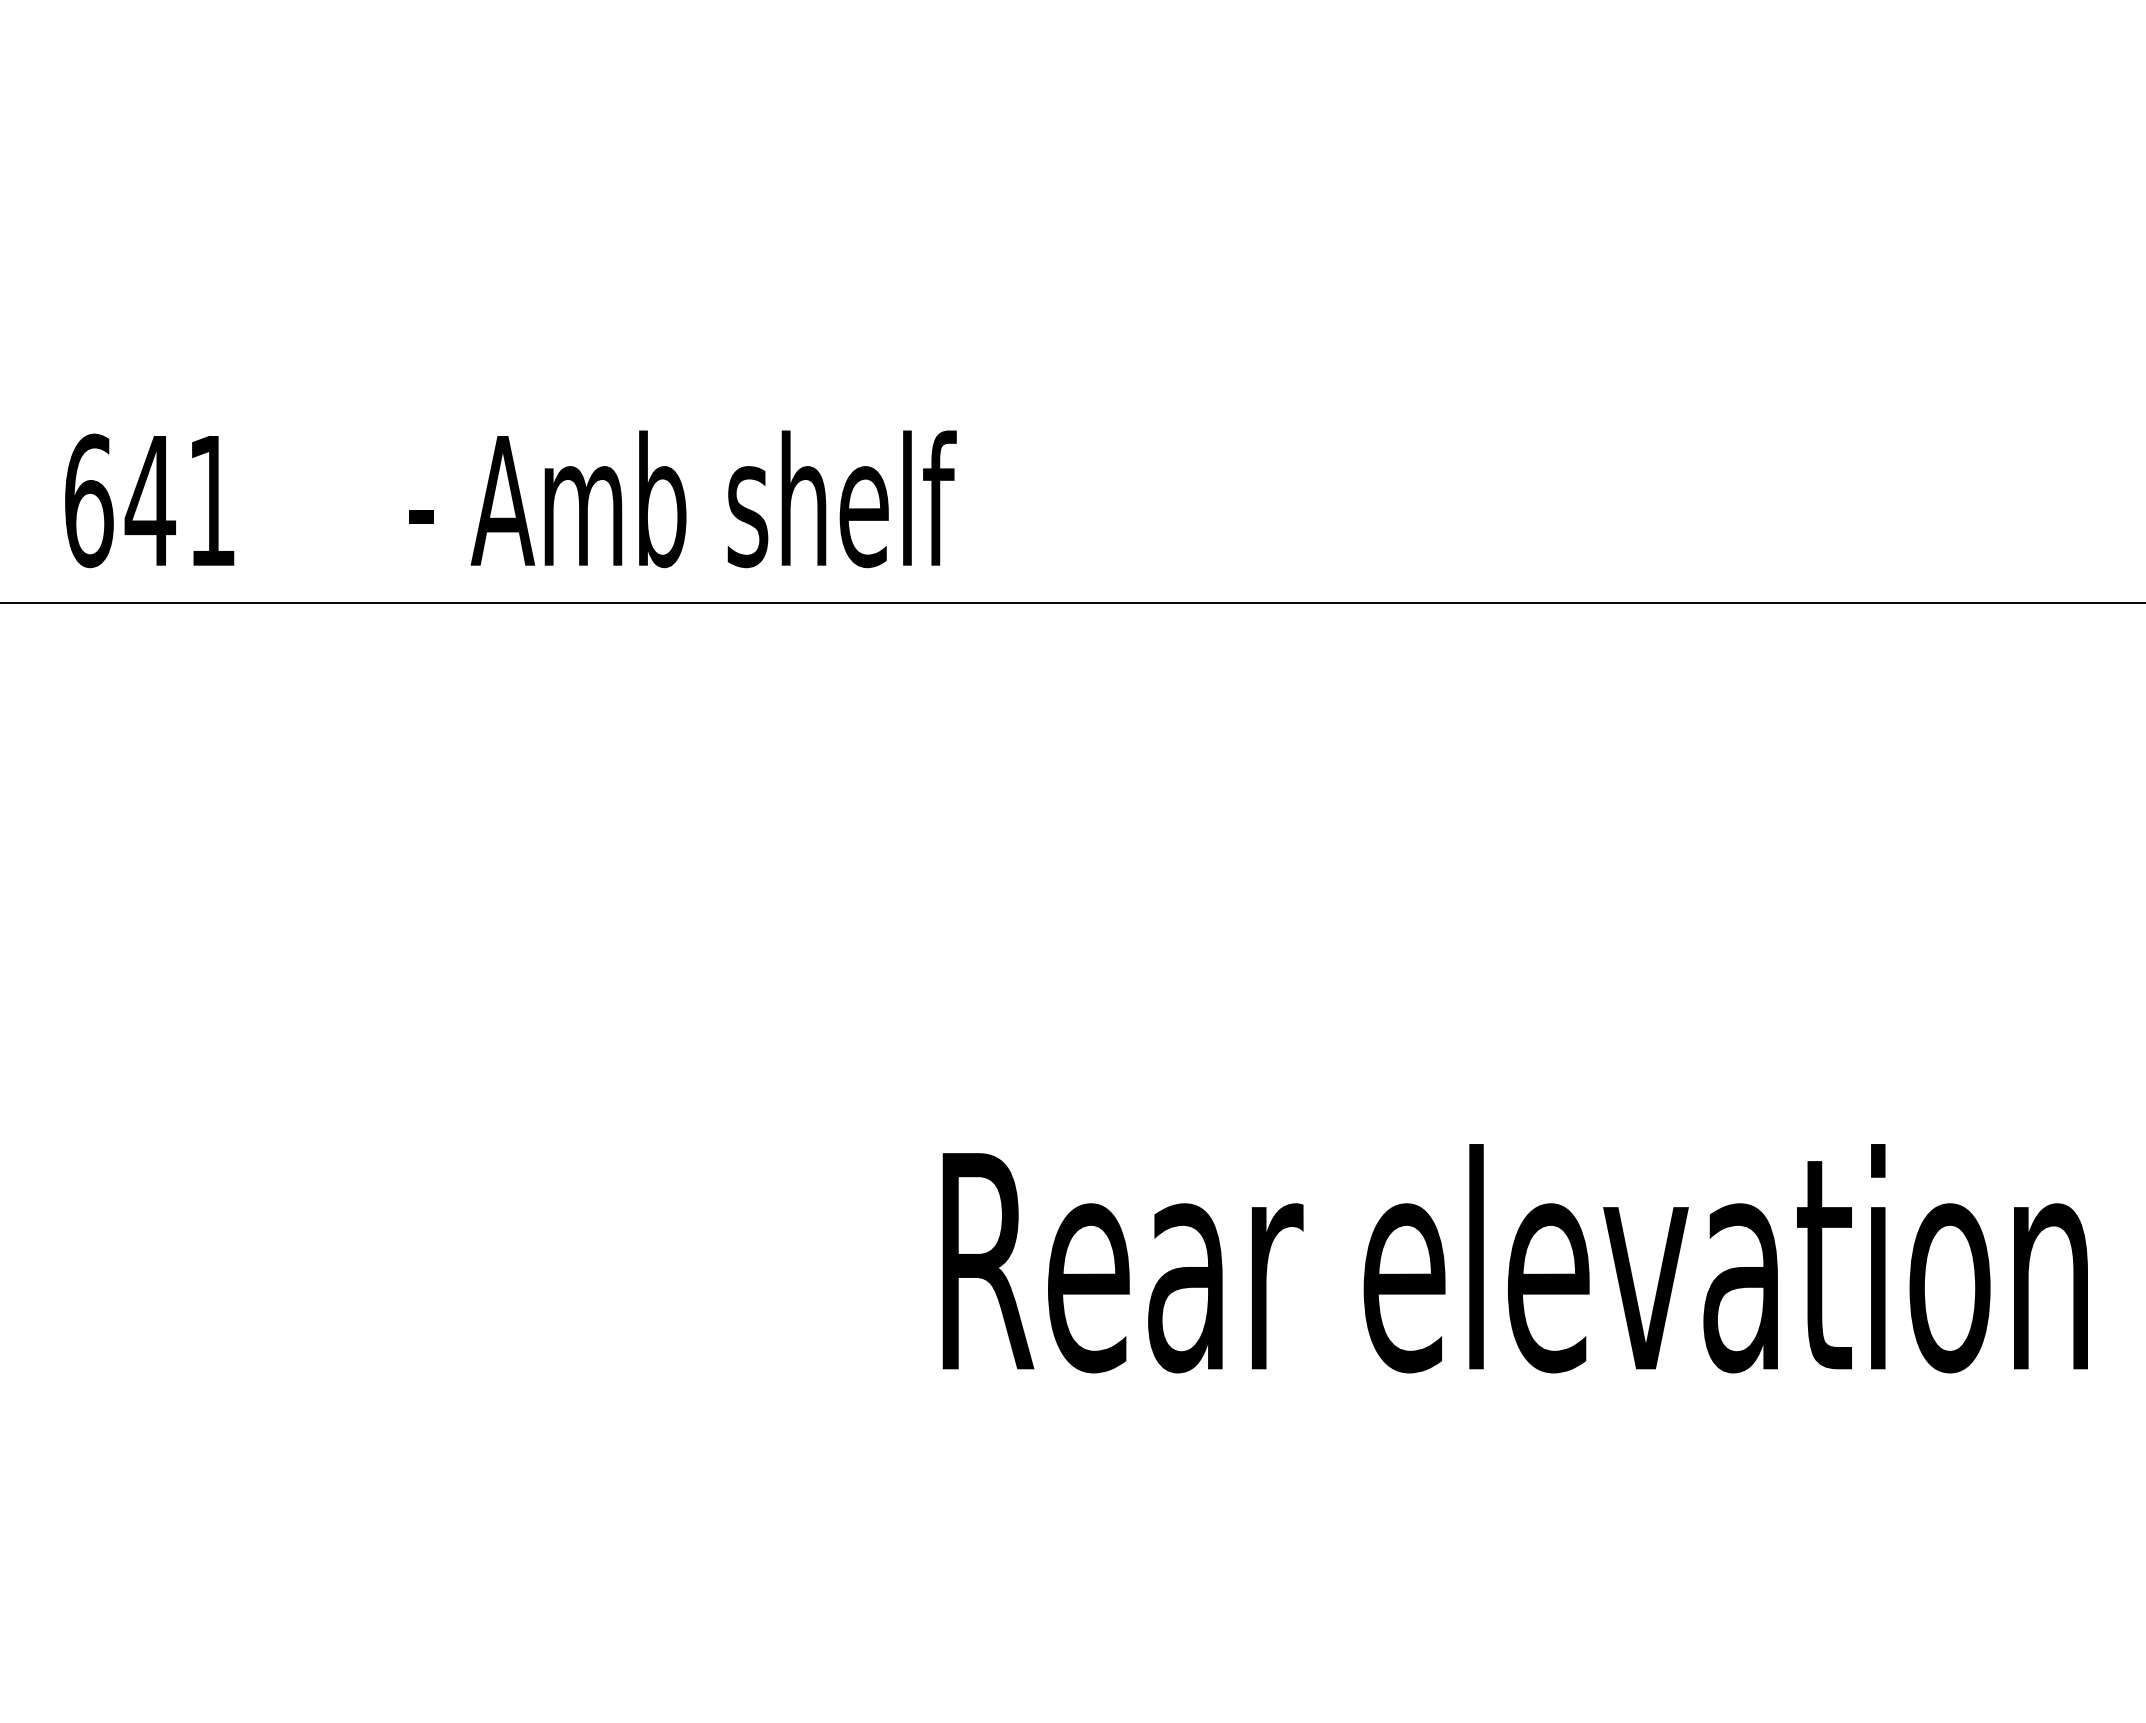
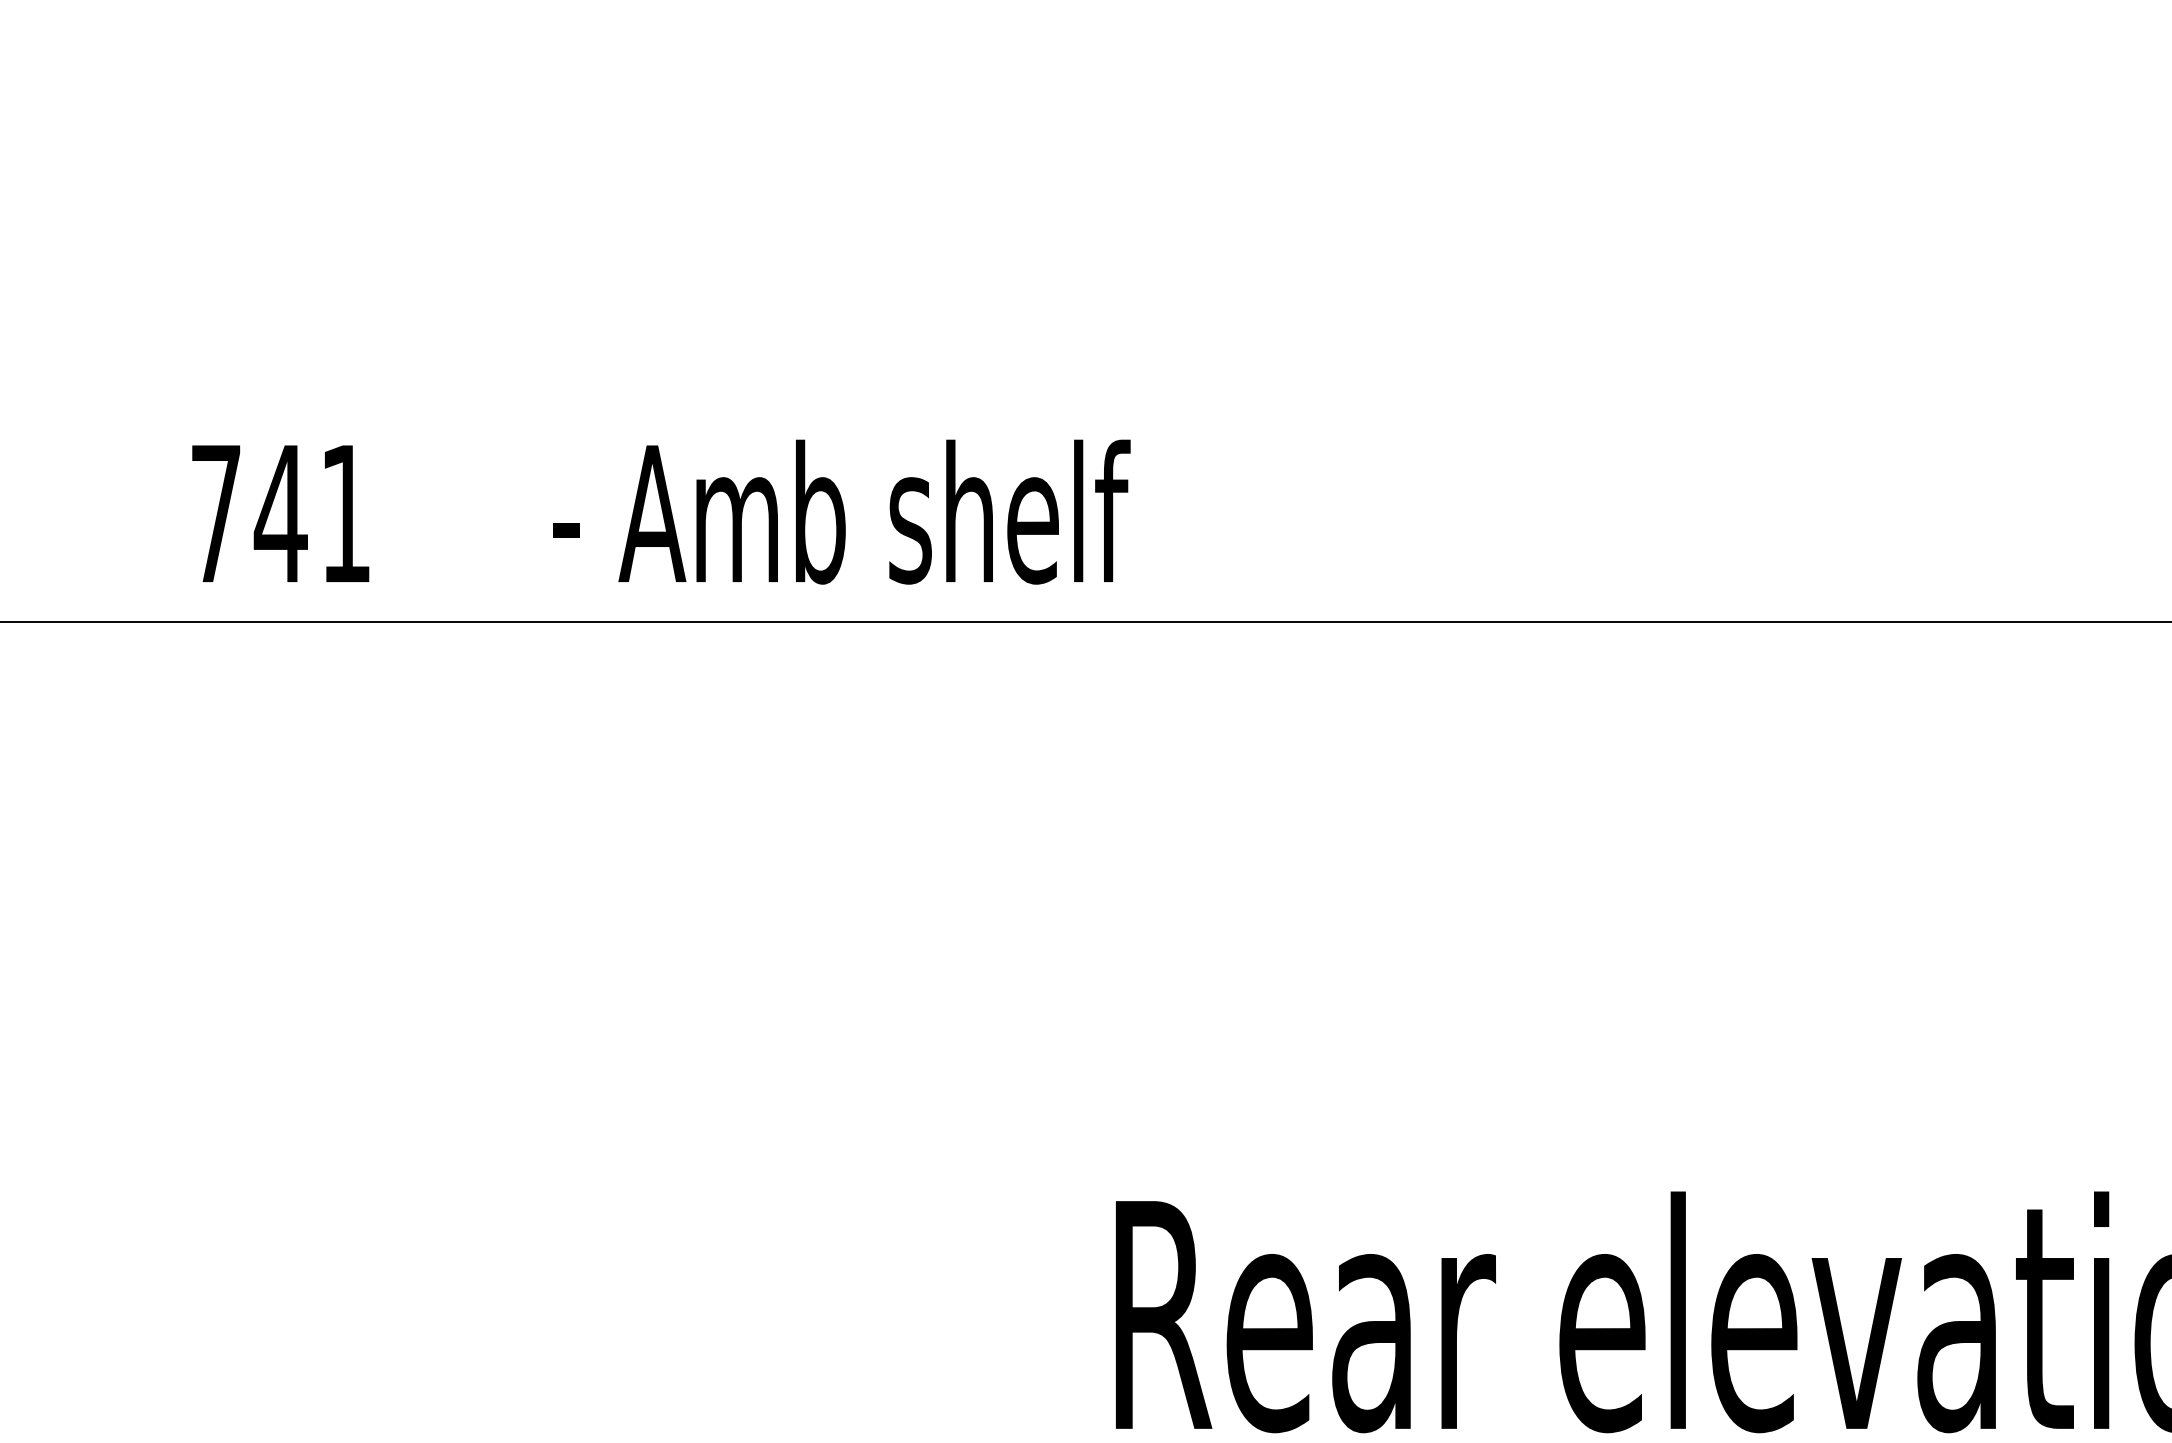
text: (89, 500) -> (216, 513), 641 -> 741

